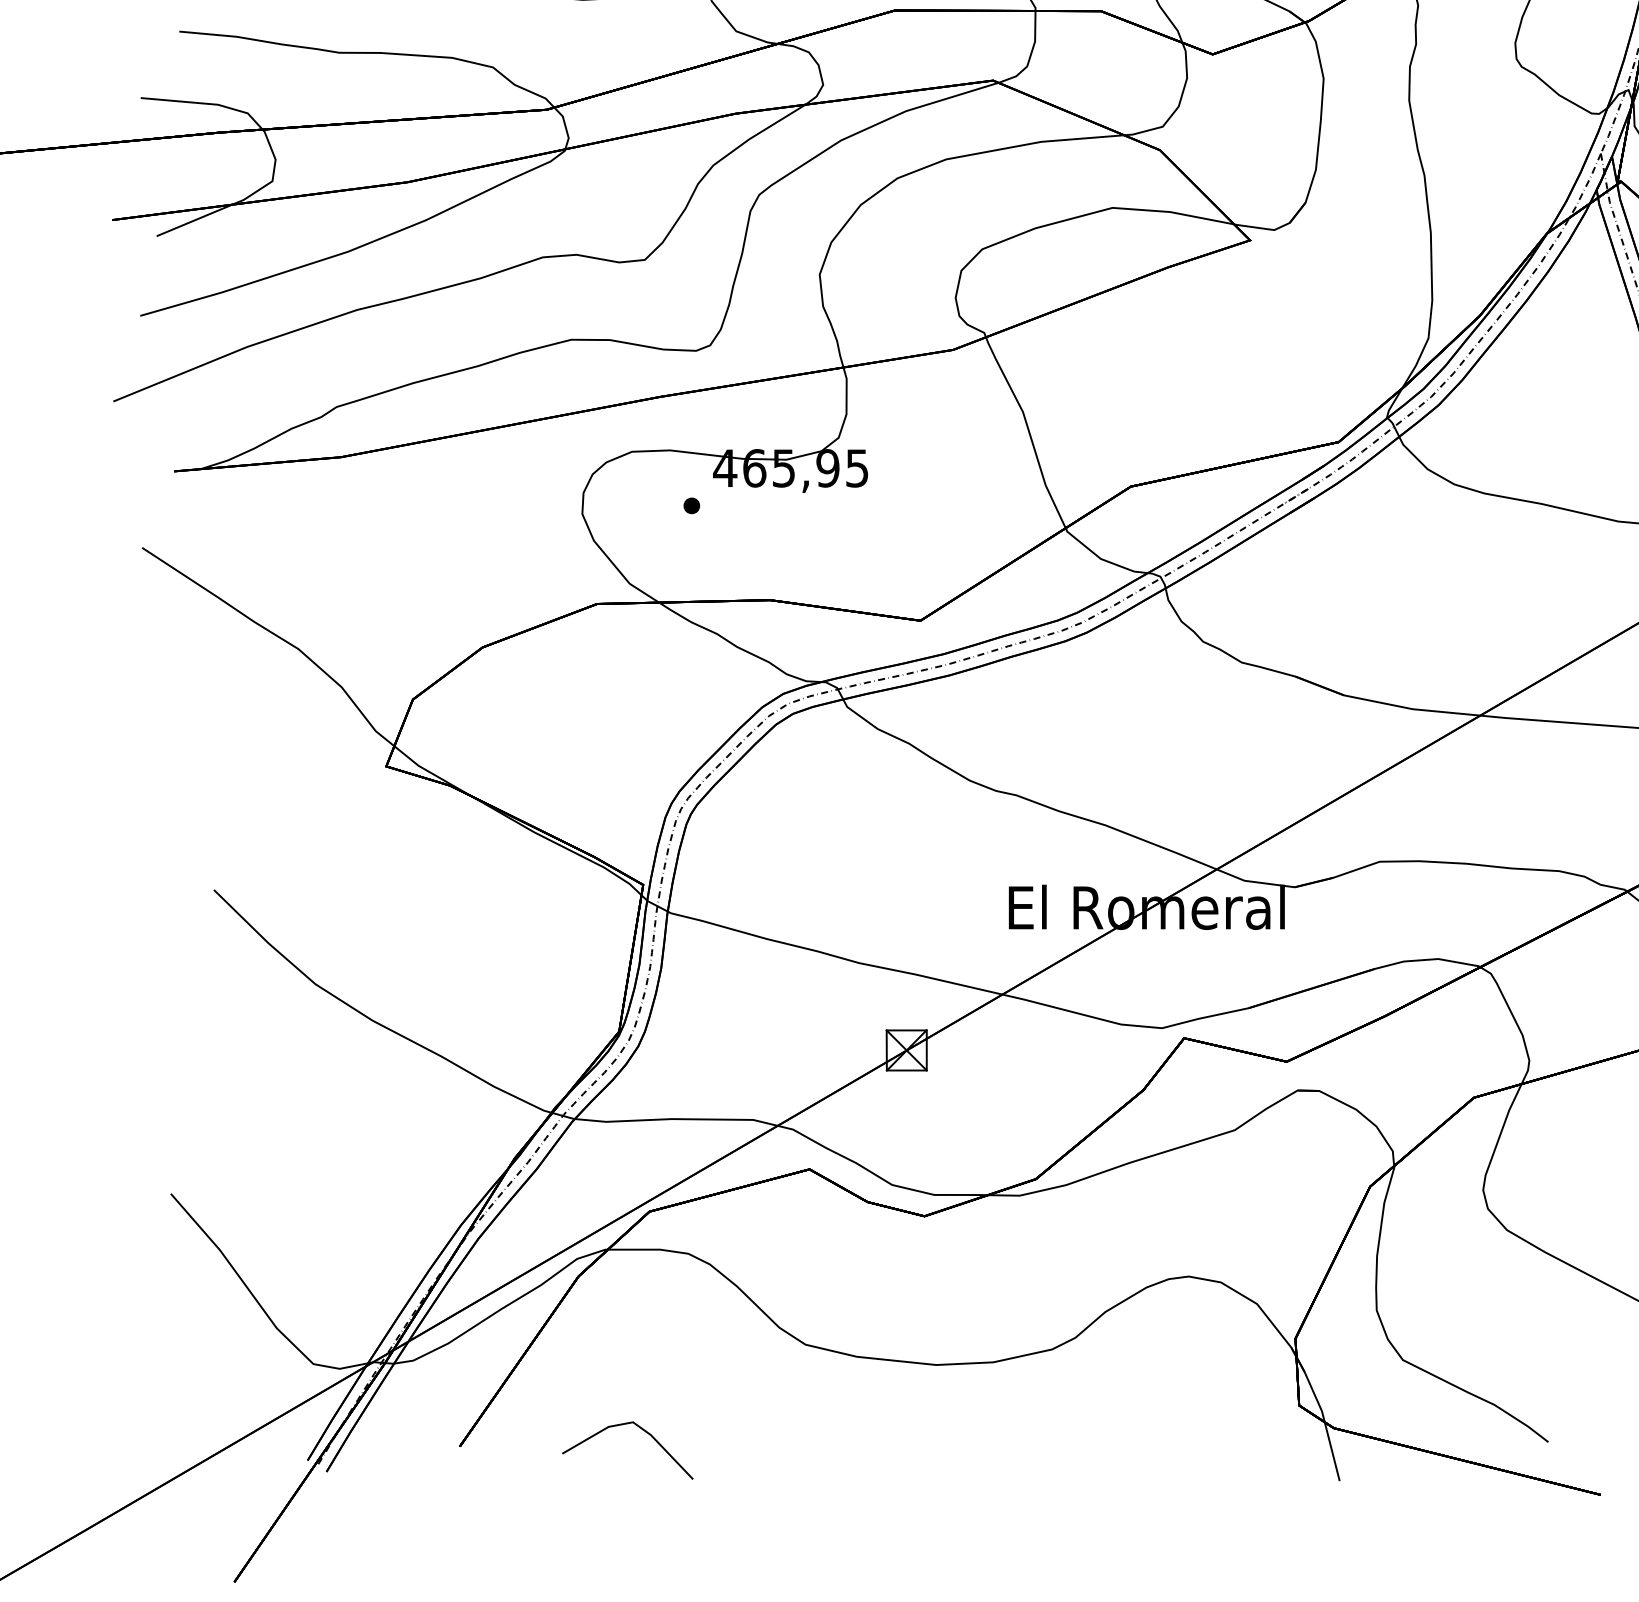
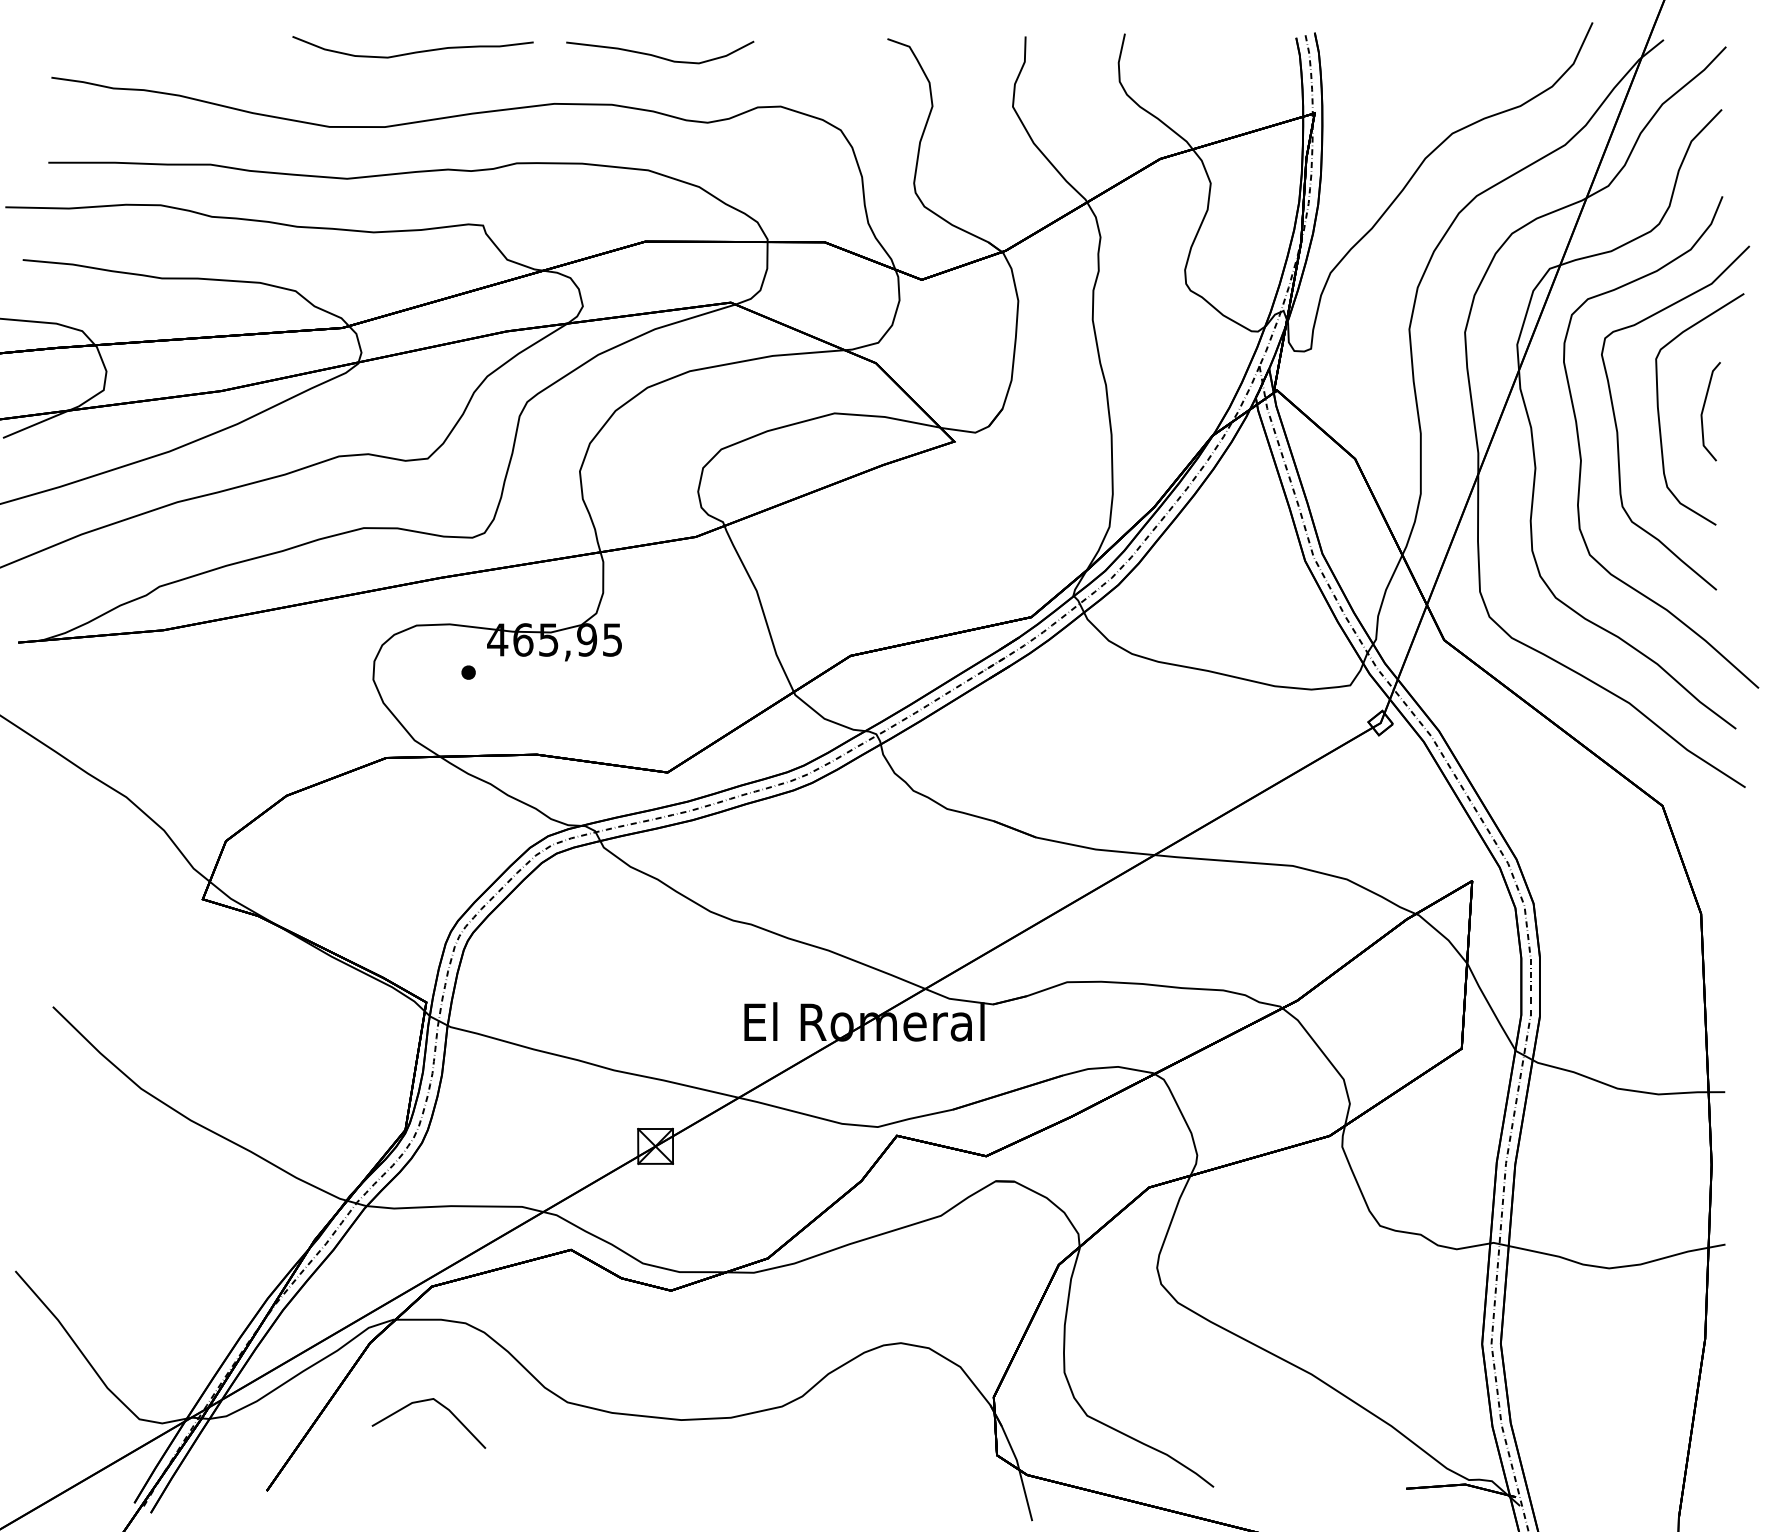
line: (641, 1429) -> (440, 1405), moved

